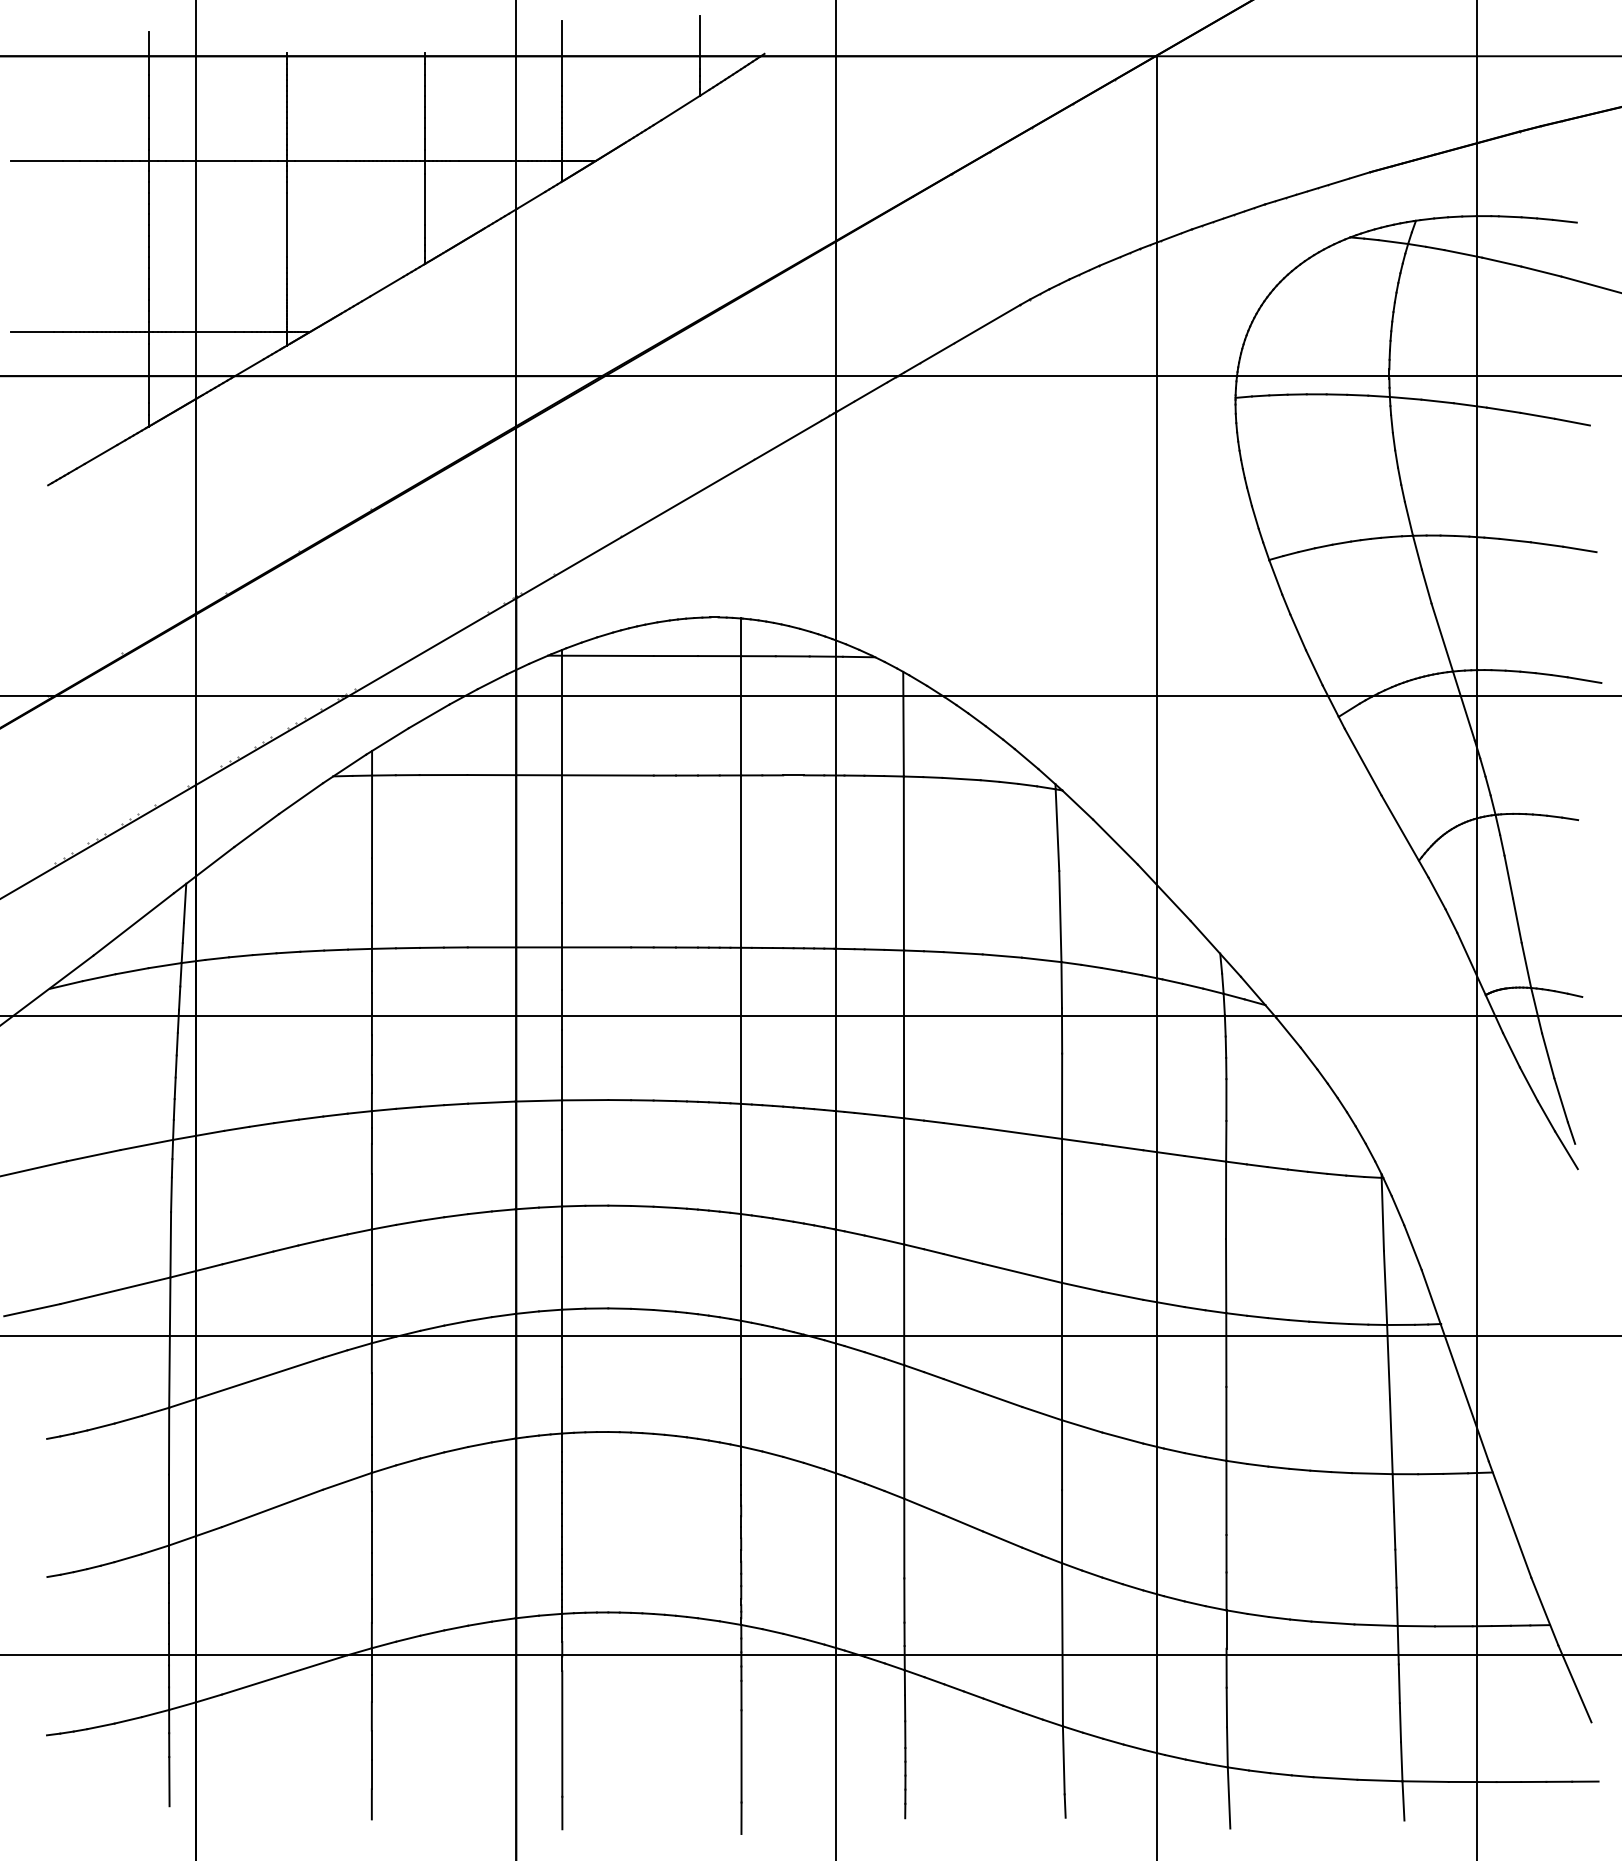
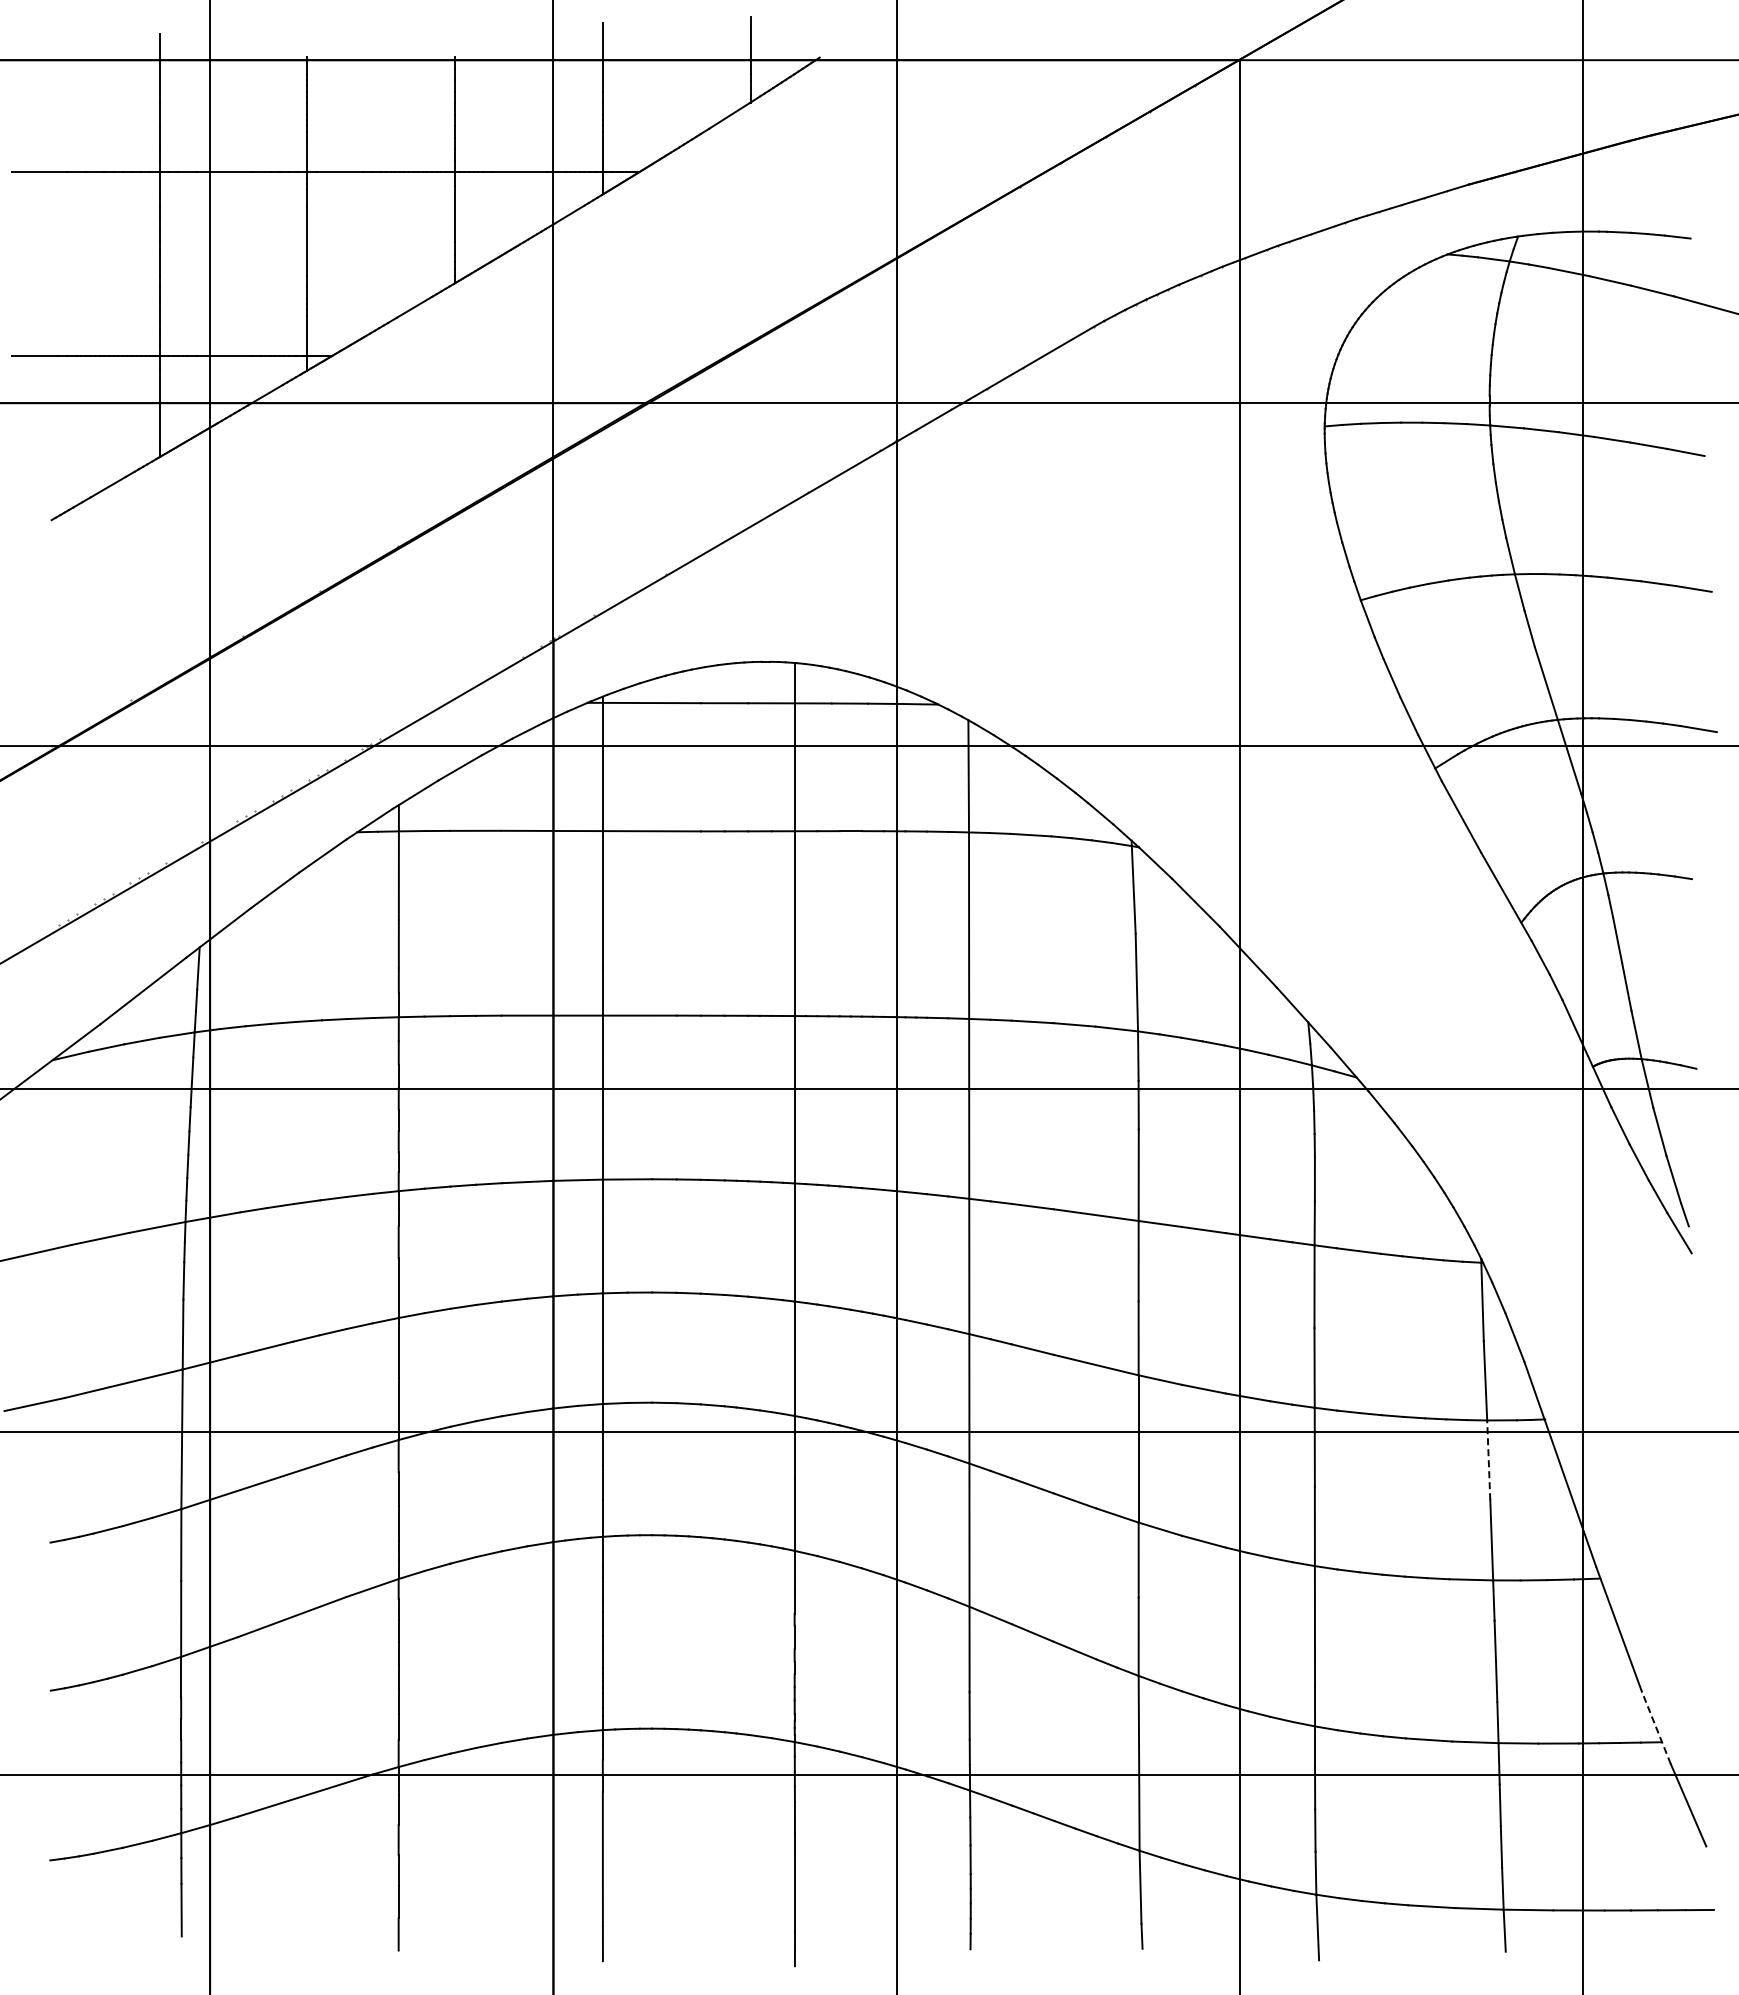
line: (1388, 1362) -> (1488, 1460), solid -> dashed
line: (1545, 1611) -> (1656, 1727), solid -> dashed

